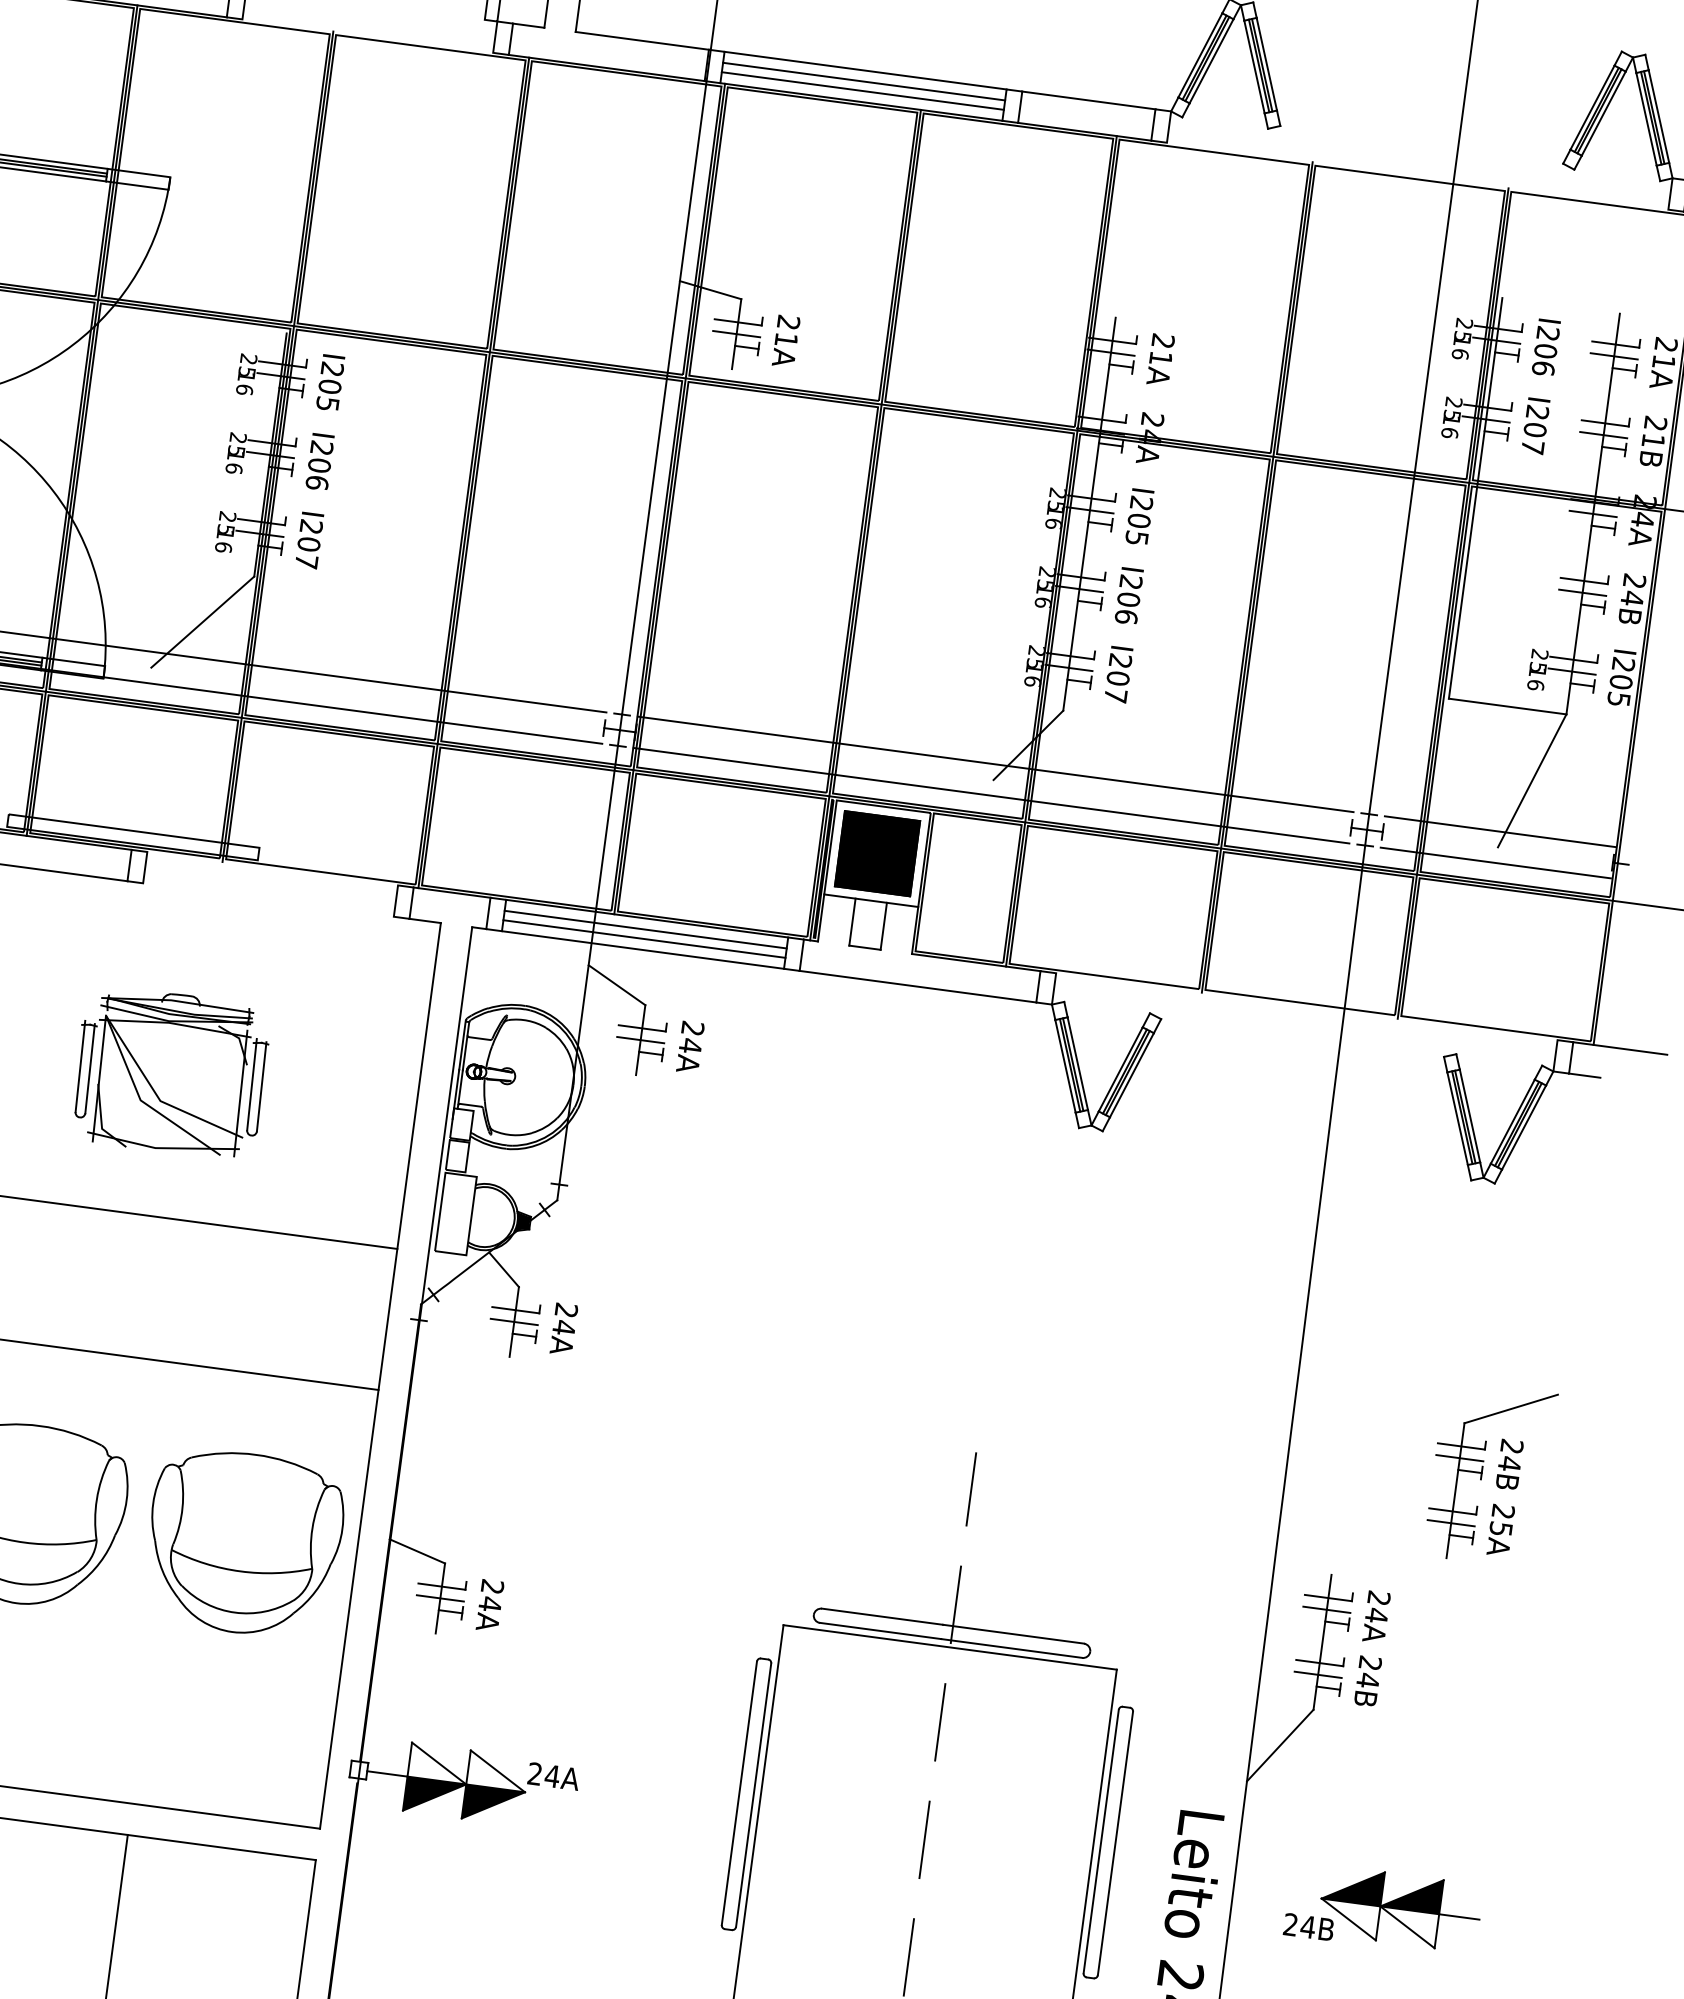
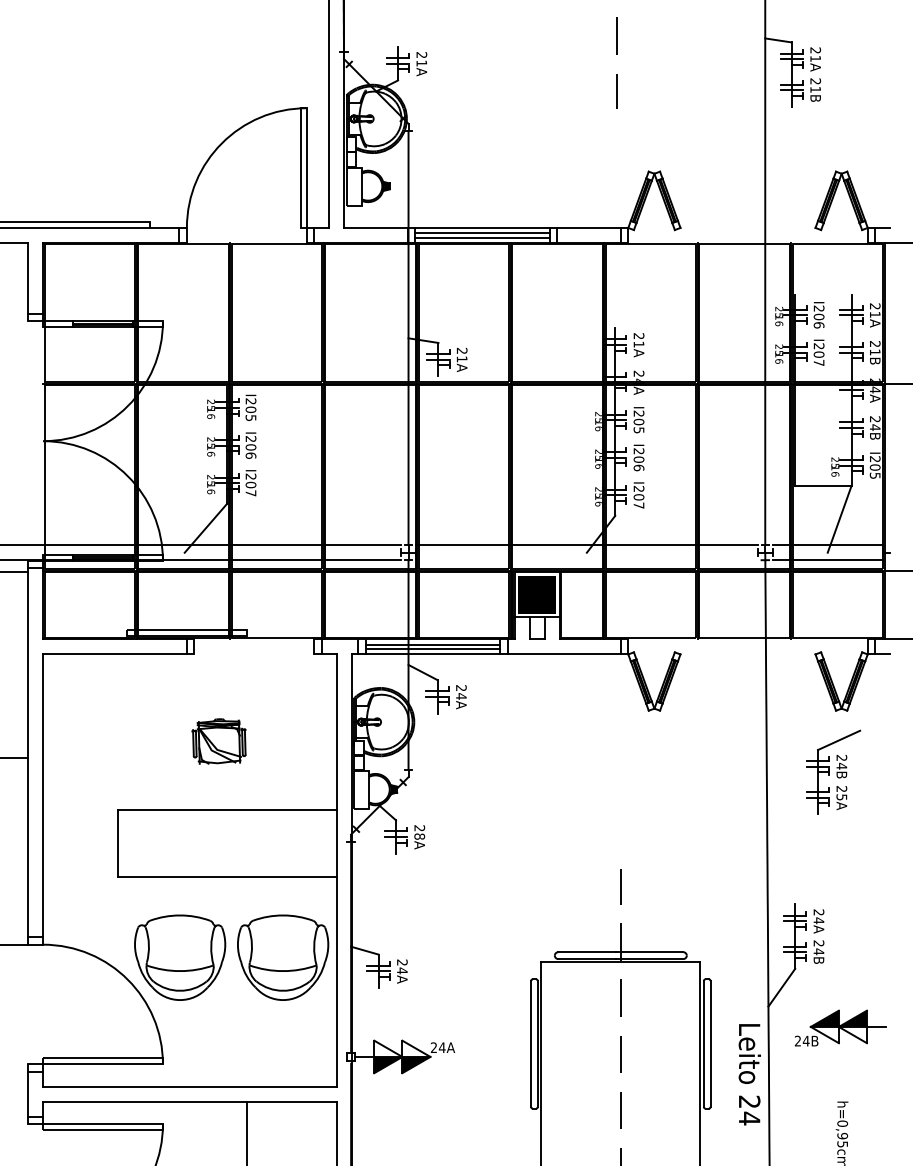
line: (990, 796) -> (586, 560), removed
part: (169, 1072) -> (218, 741), size x0.6
text: (563, 1327) -> (419, 836), 24A -> 28A
part: (1490, 1472) -> (833, 771), moved
part: (1383, 1908) -> (840, 1027), moved

